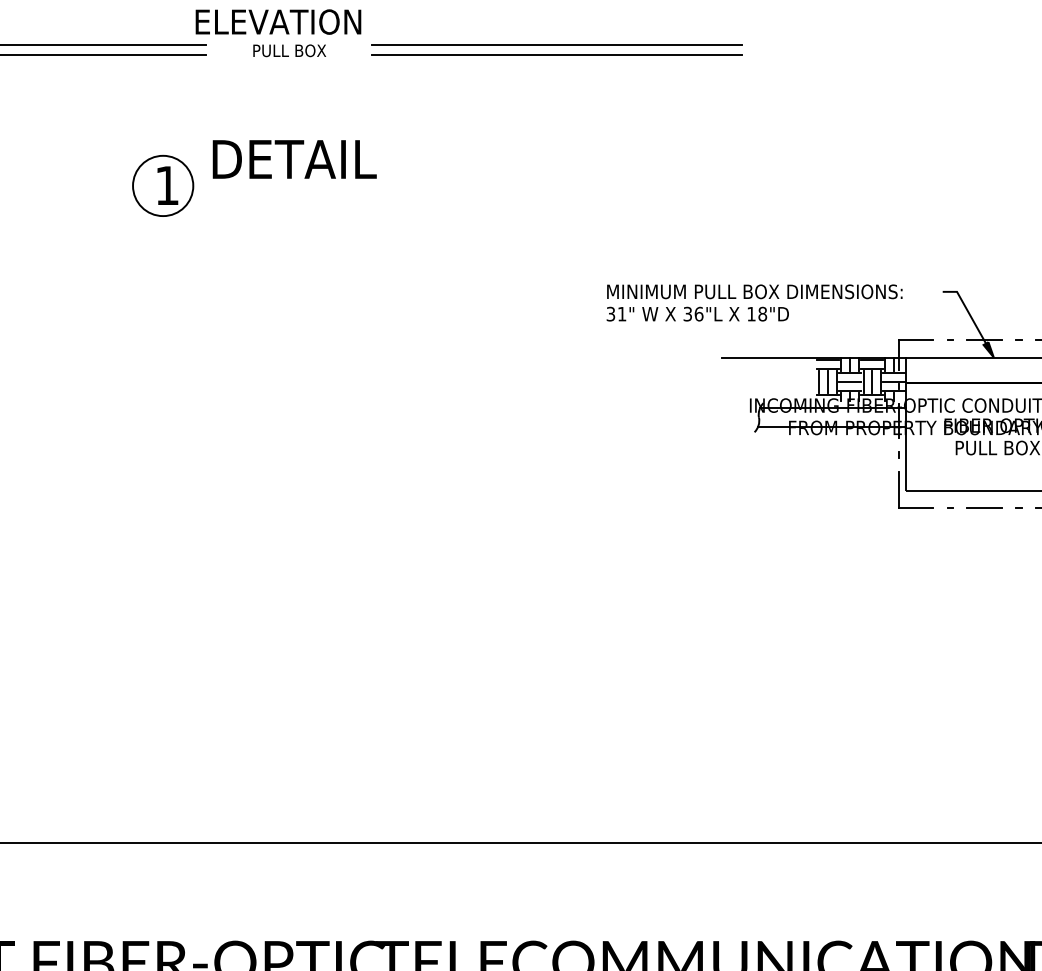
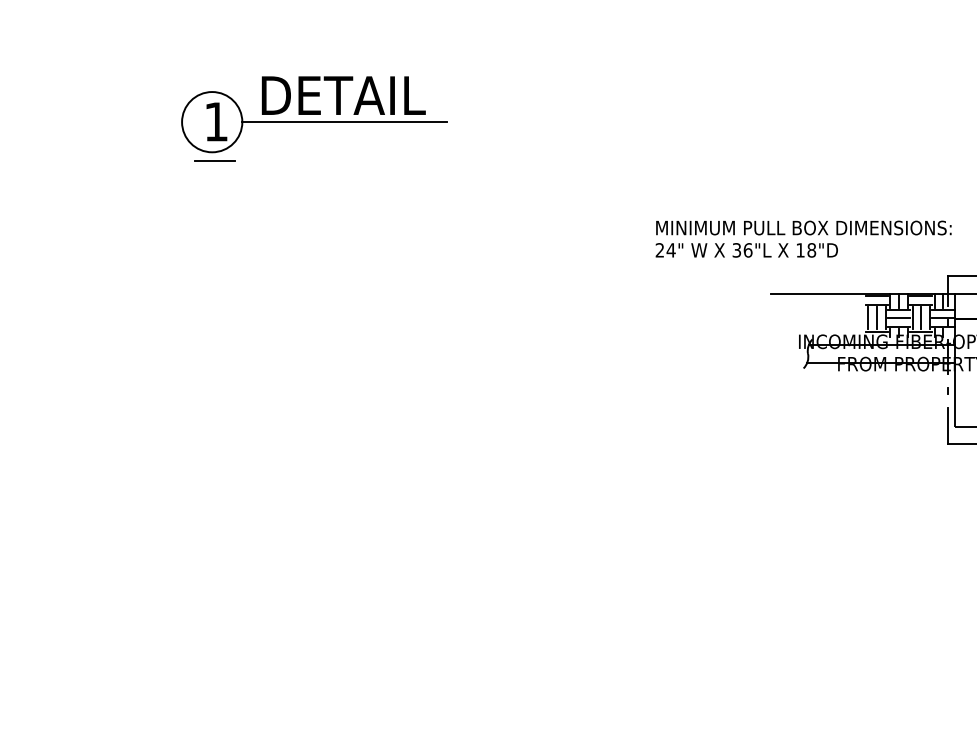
line: (295, 185) -> (344, 121), added
line: (166, 225) -> (215, 161), added
text: (616, 314) -> (665, 250), 31" -> 24"

